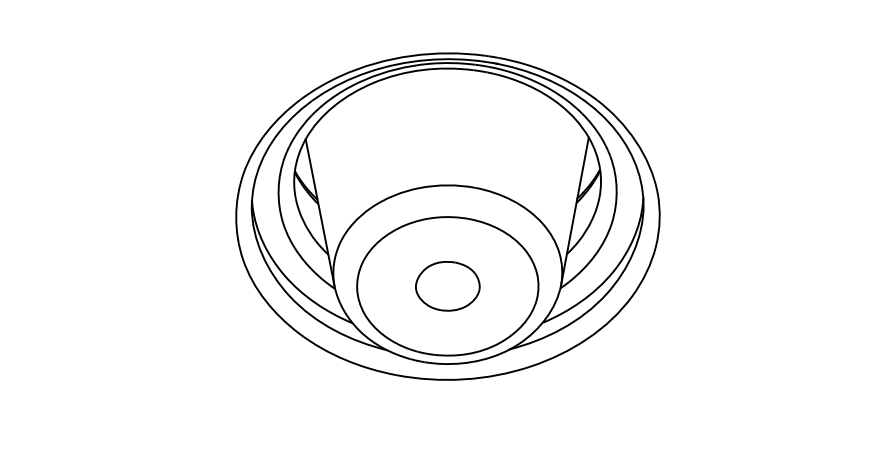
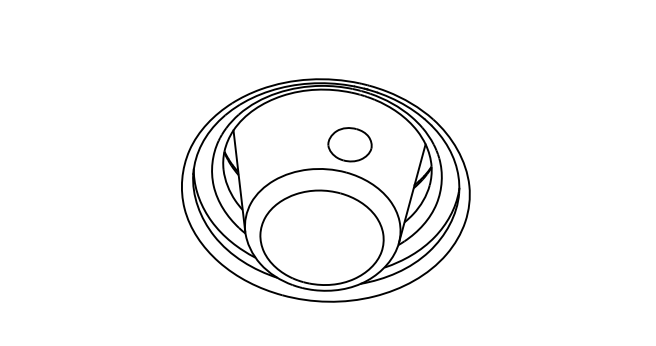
part: (446, 286) -> (349, 144), moved

